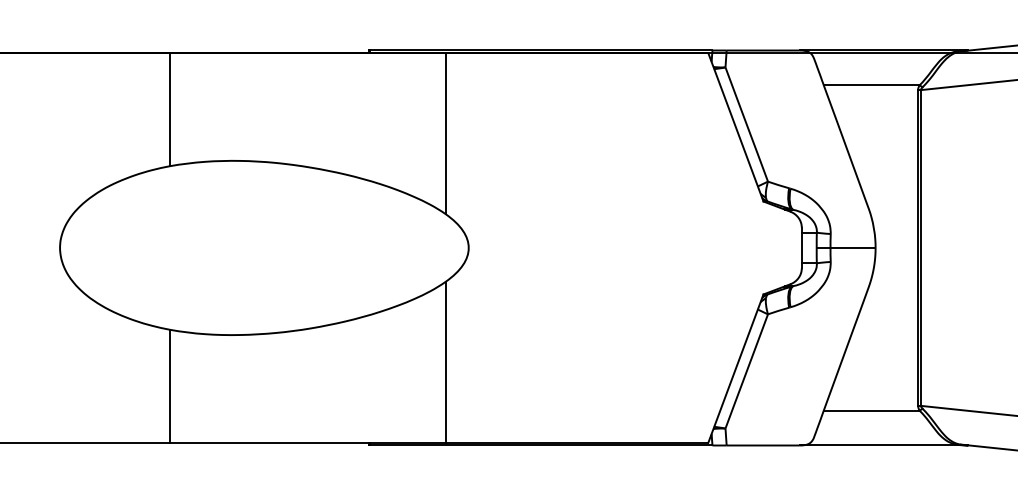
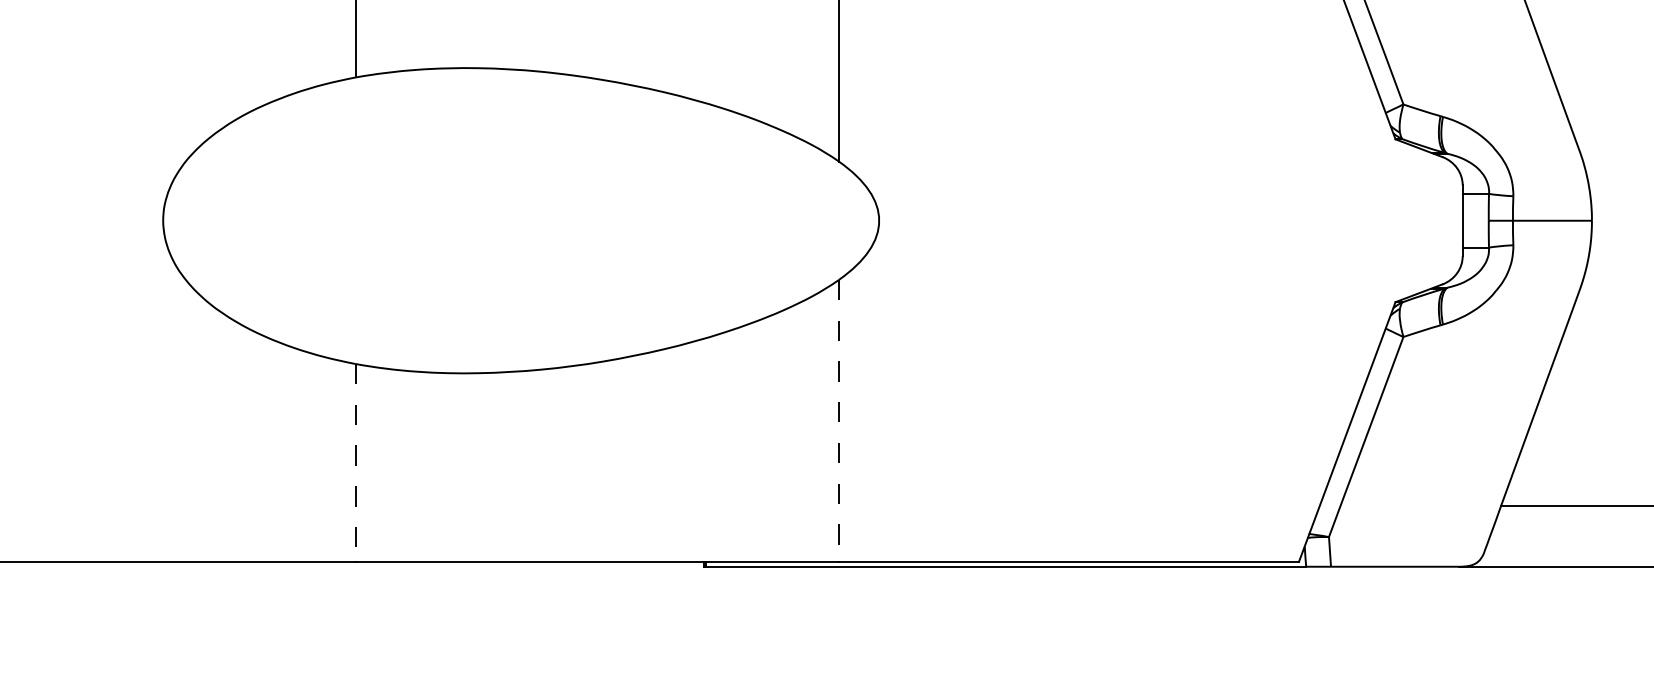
line: (445, 362) -> (838, 421), solid -> dashed
line: (169, 386) -> (354, 463), solid -> dashed

